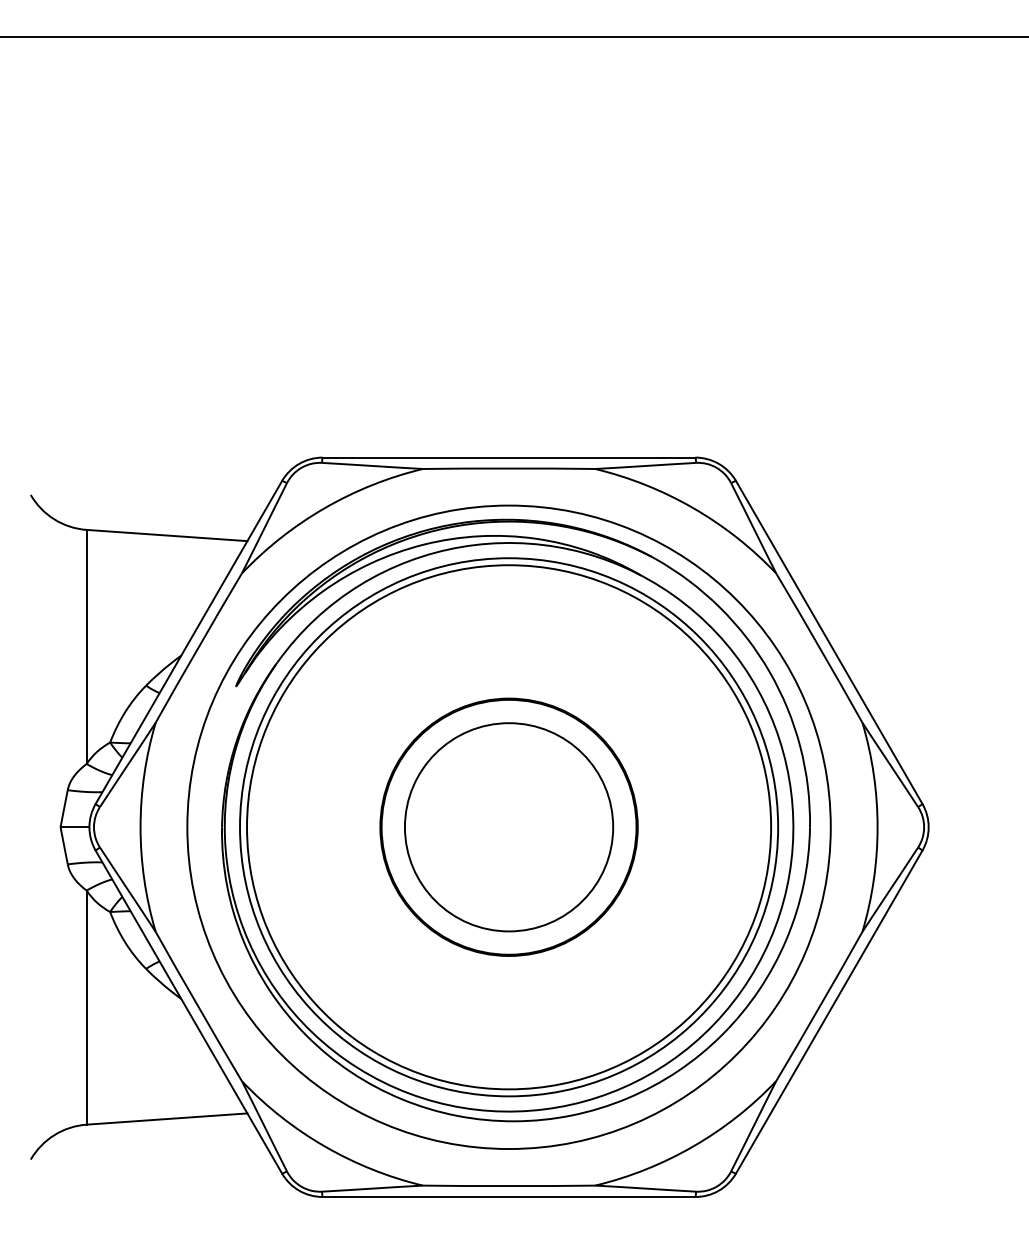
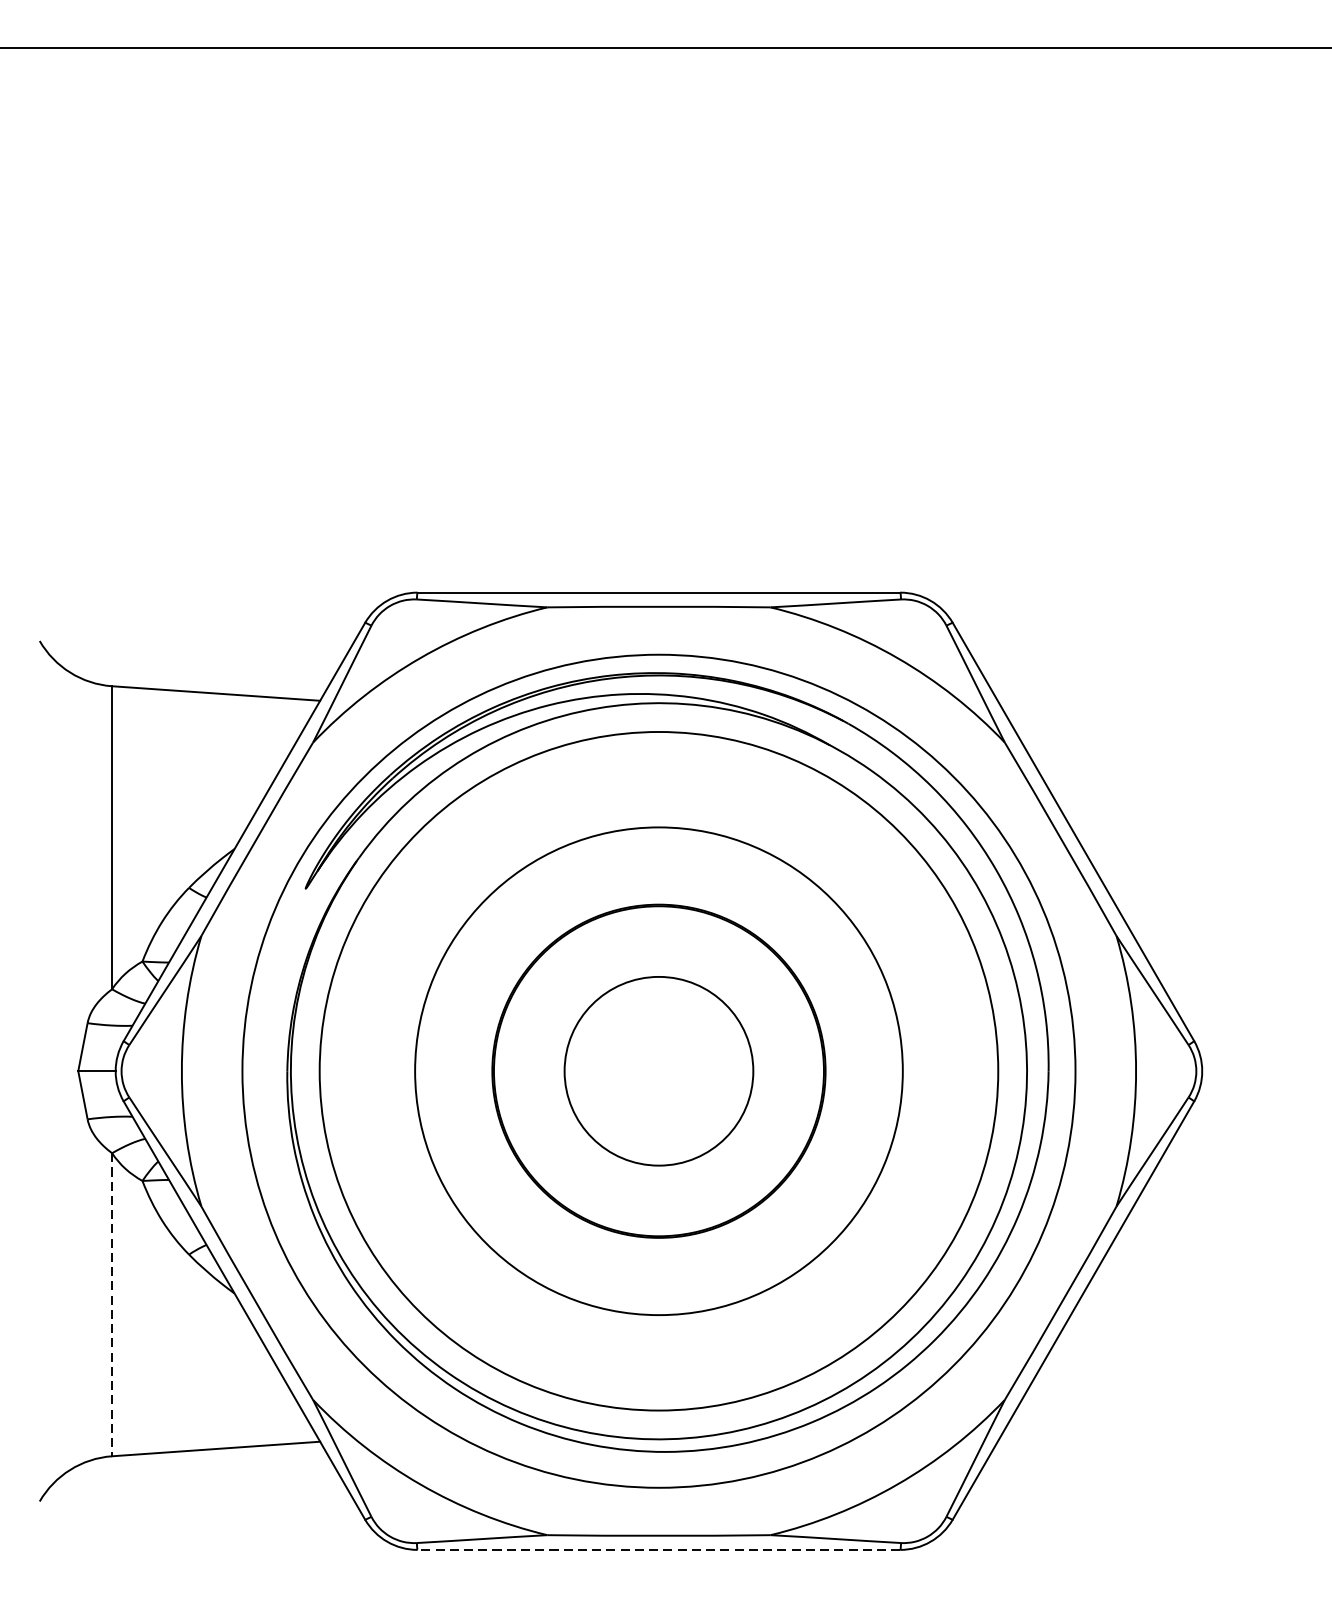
circle: (508, 827) -> (658, 1071), size x0.7
circle: (509, 827) -> (659, 1071), size x0.7
line: (86, 1008) -> (111, 1305), solid -> dashed
line: (508, 1196) -> (658, 1549), solid -> dashed

